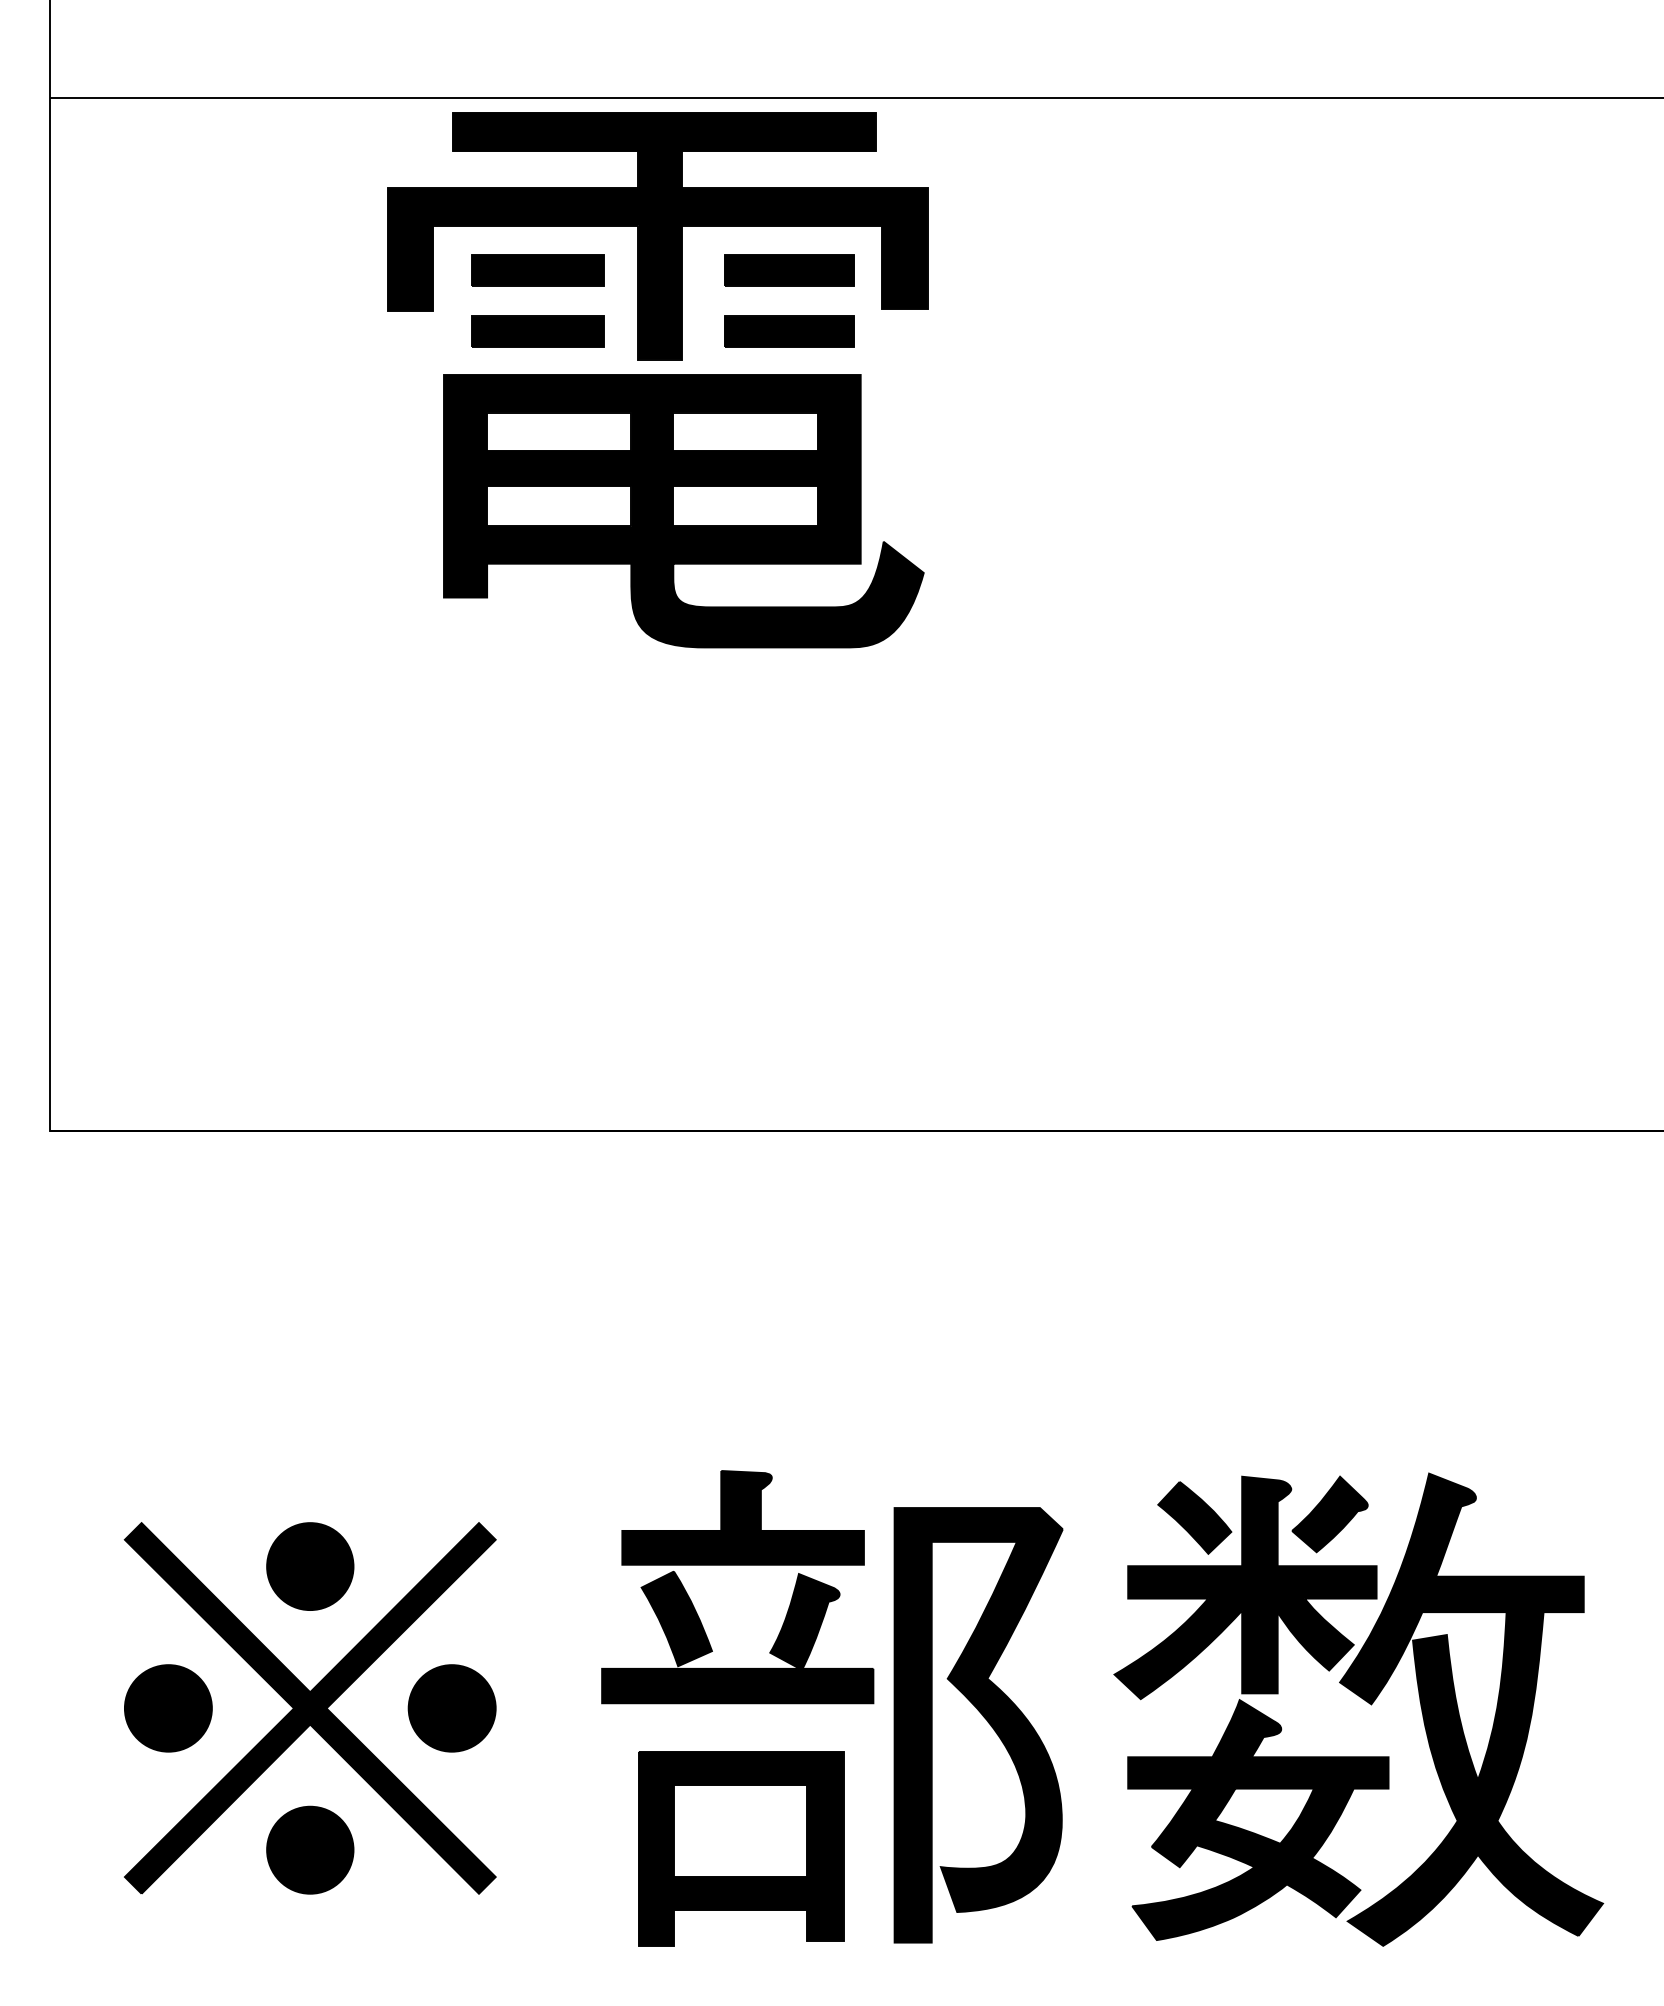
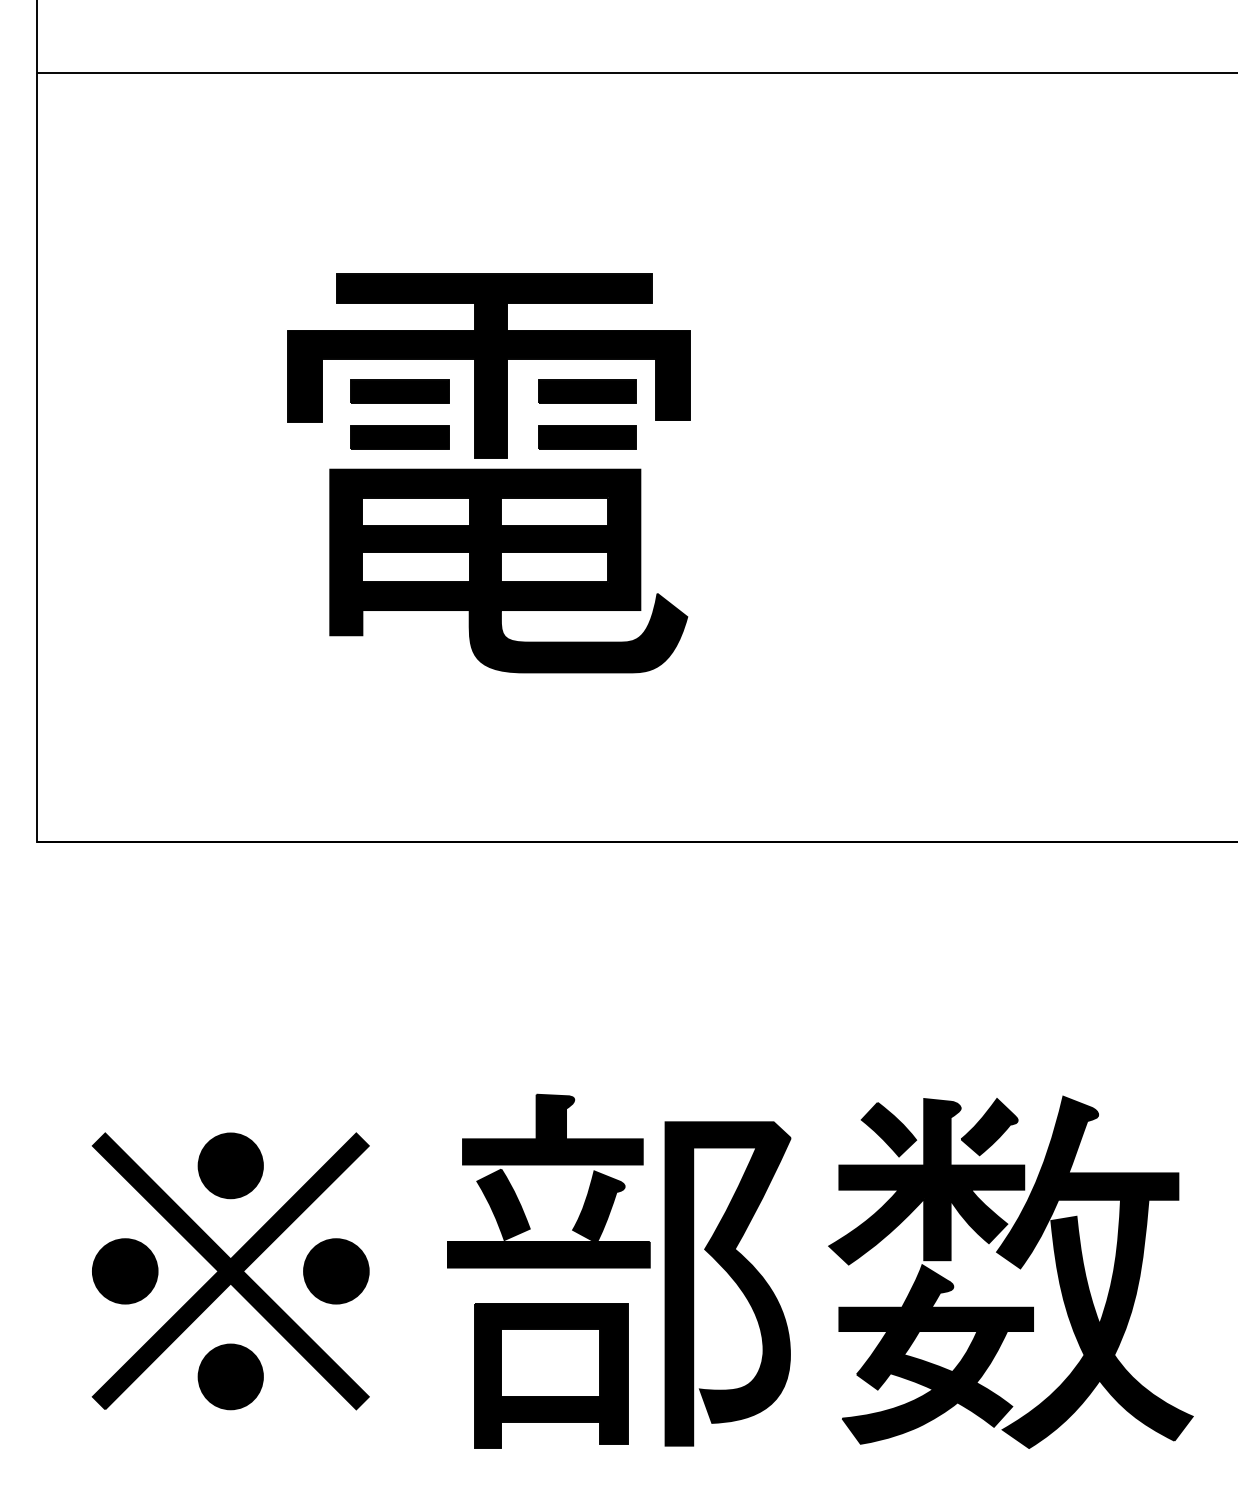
part: (657, 380) -> (489, 473), moved

